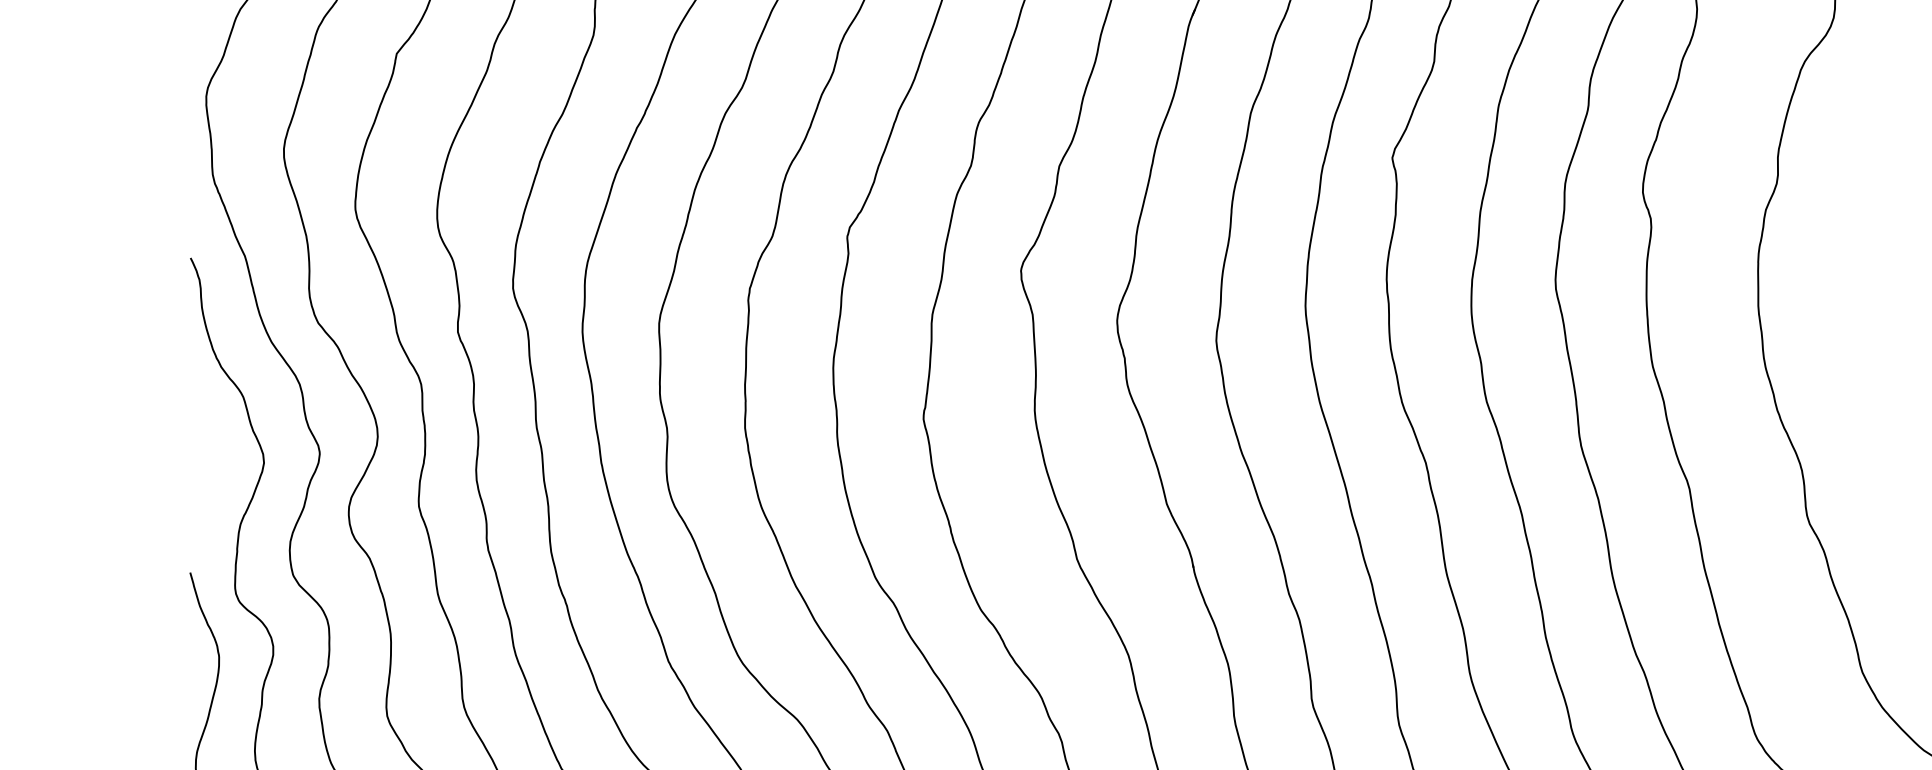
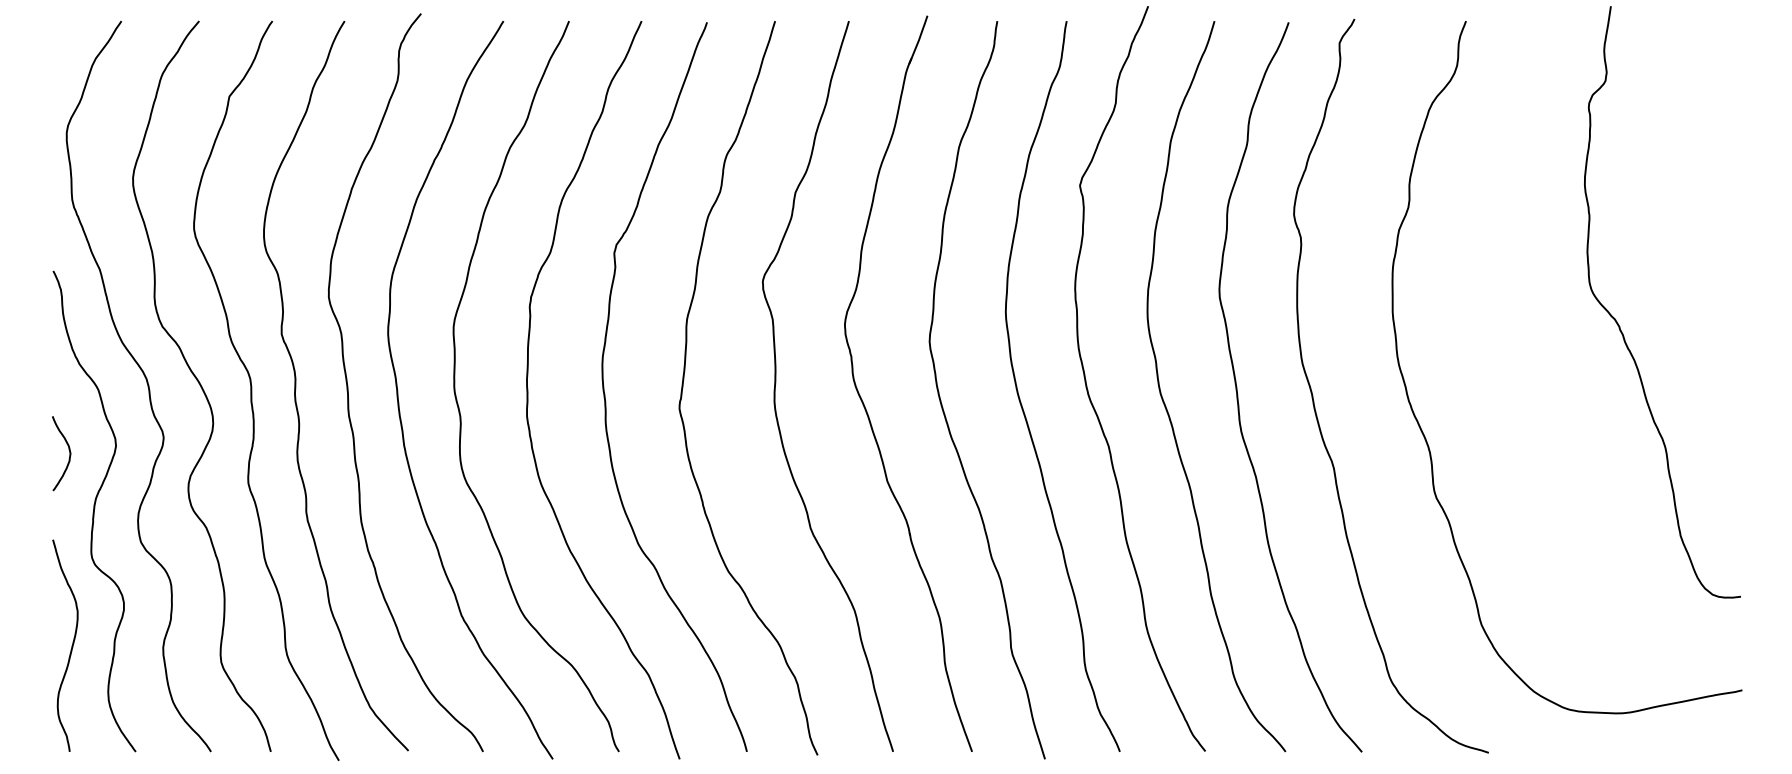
curve: (208, 468) -> (68, 450), added

